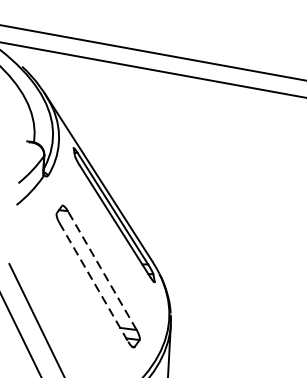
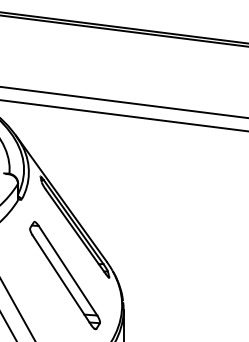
line: (101, 270) -> (67, 270), dashed -> solid
line: (94, 282) -> (62, 280), dashed -> solid

